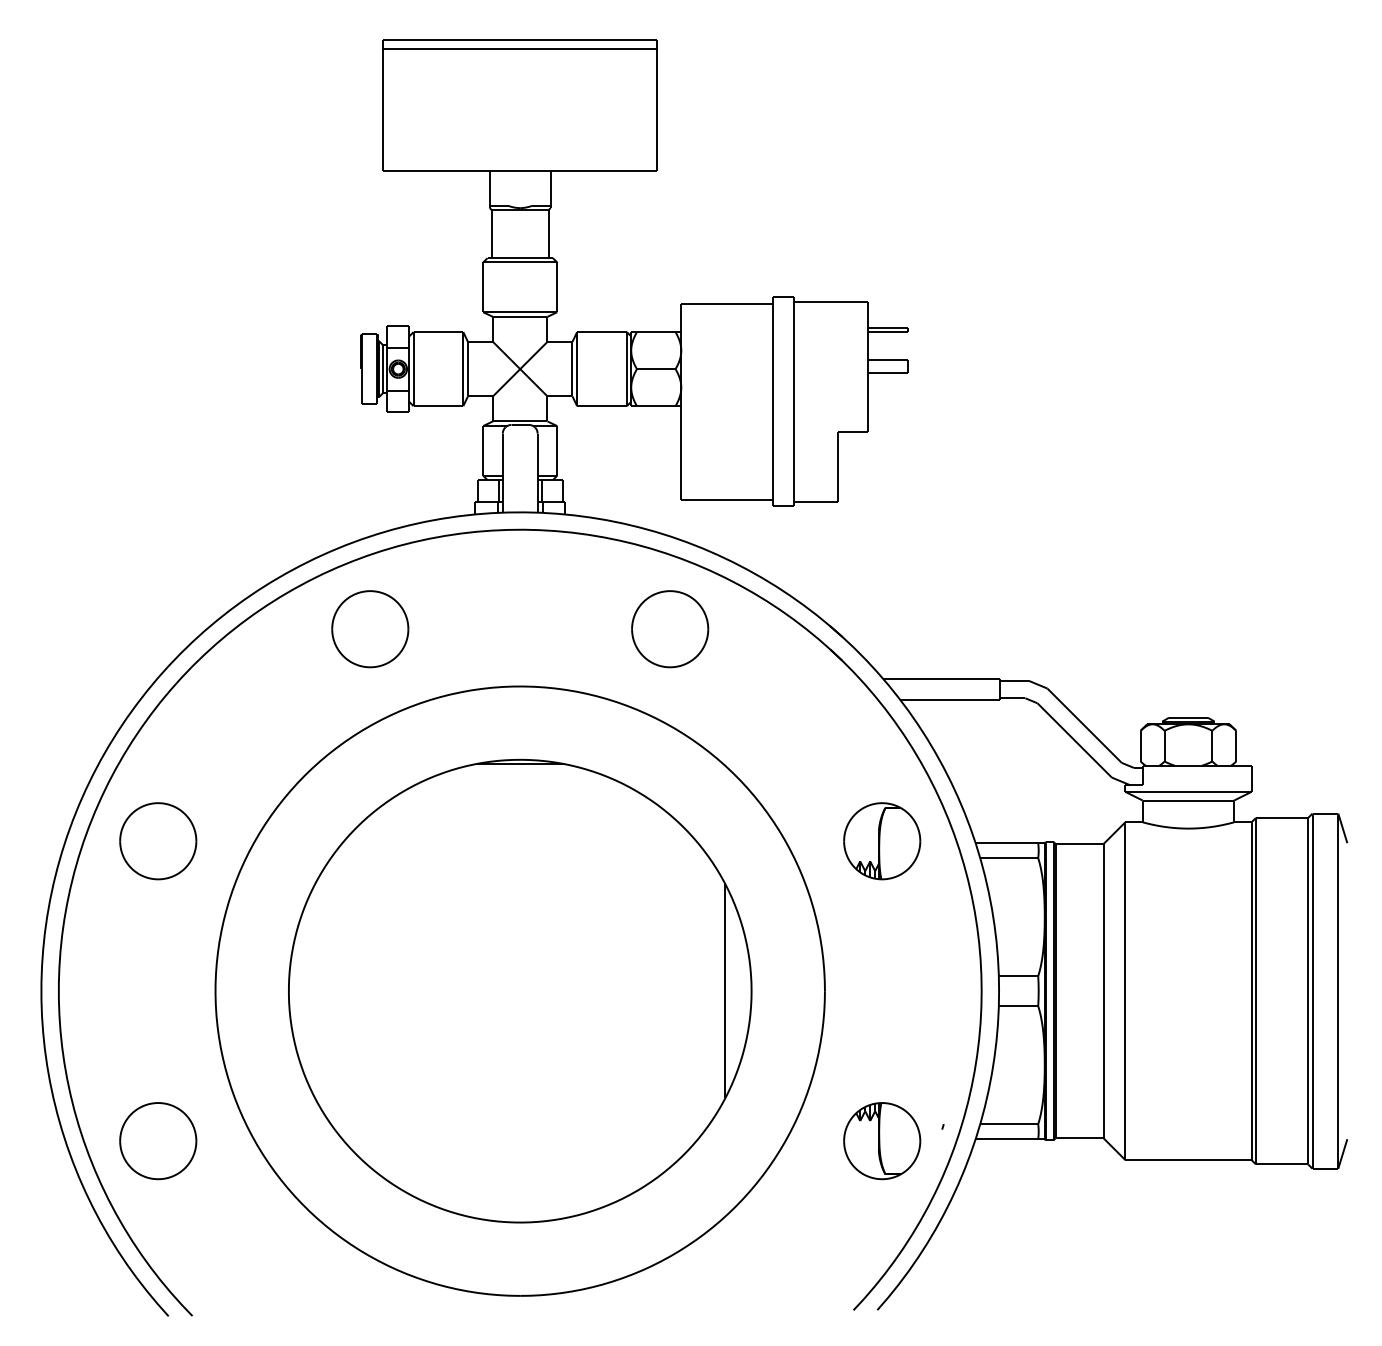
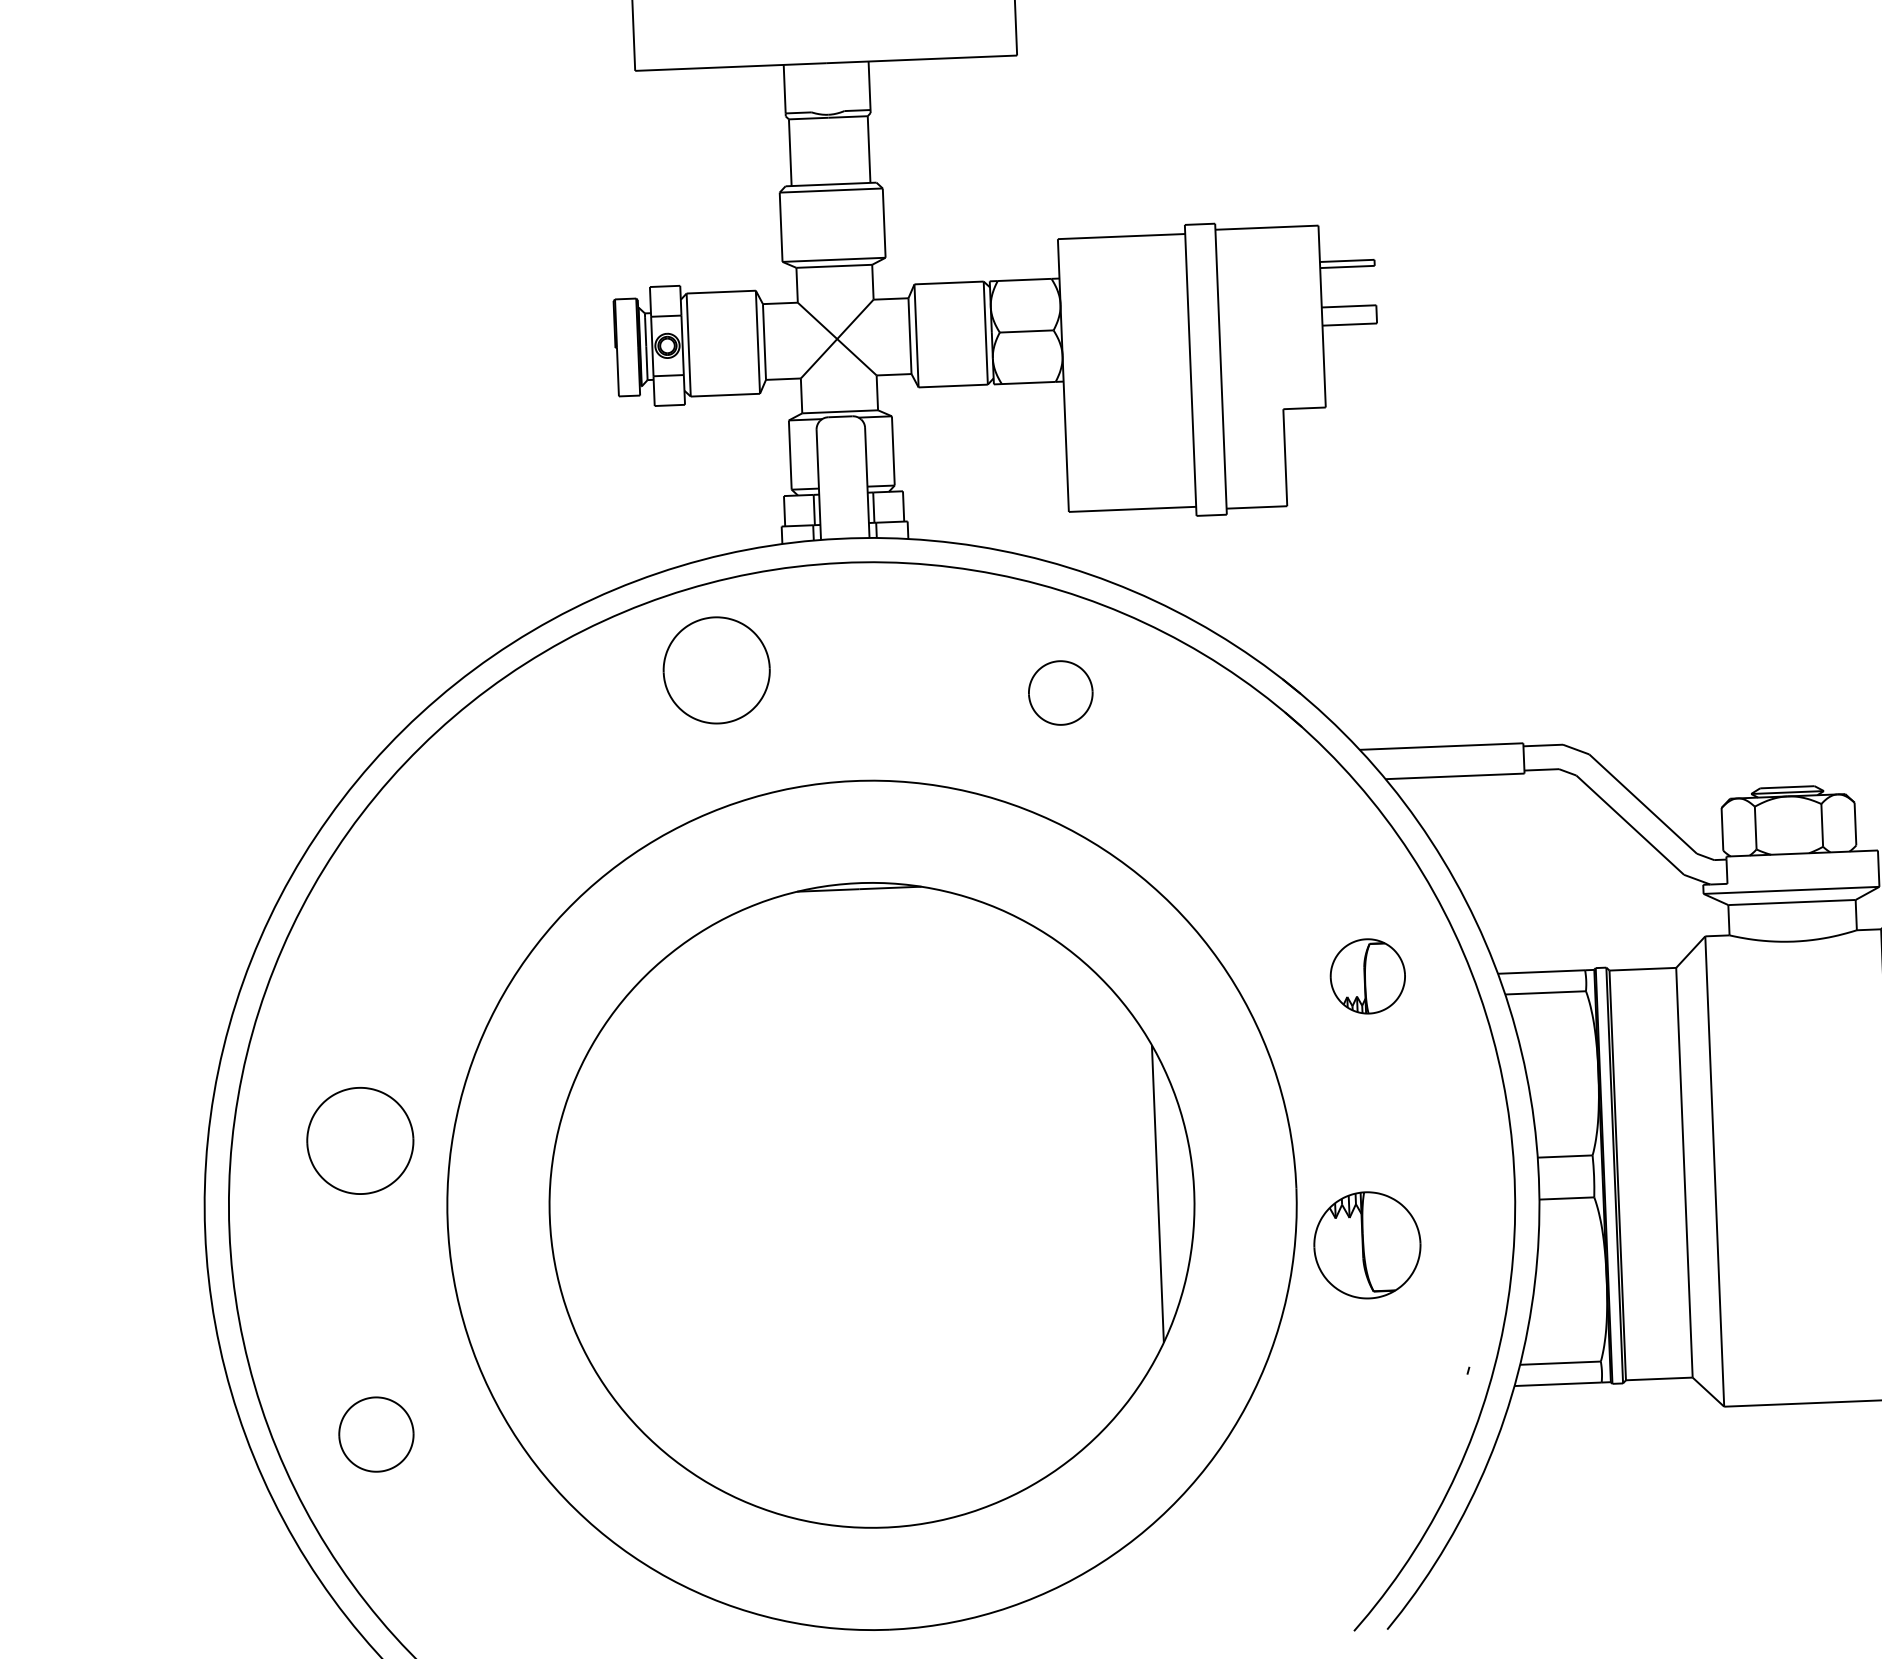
part: (370, 629) -> (717, 670), moved
part: (670, 629) -> (1061, 693), size x0.6
part: (158, 841) -> (360, 1141), moved
part: (882, 841) -> (1368, 976), size x0.7
part: (158, 1141) -> (376, 1434), size x0.7
part: (882, 1141) -> (1367, 1245), moved

